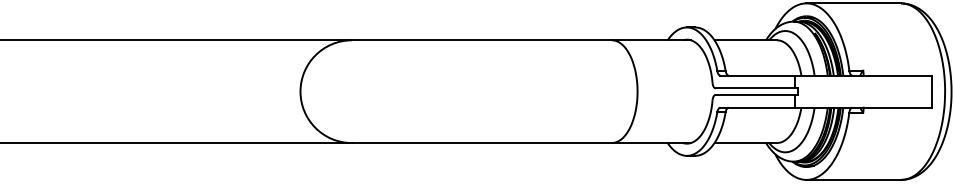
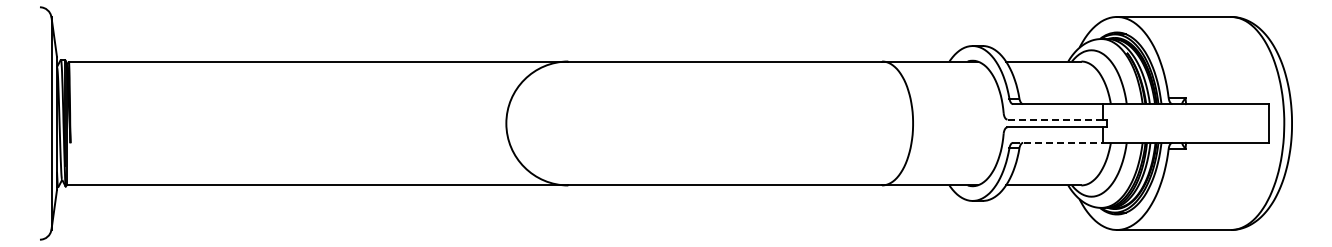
line: (755, 88) -> (1055, 119), solid -> dashed
line: (757, 107) -> (1057, 142), solid -> dashed

